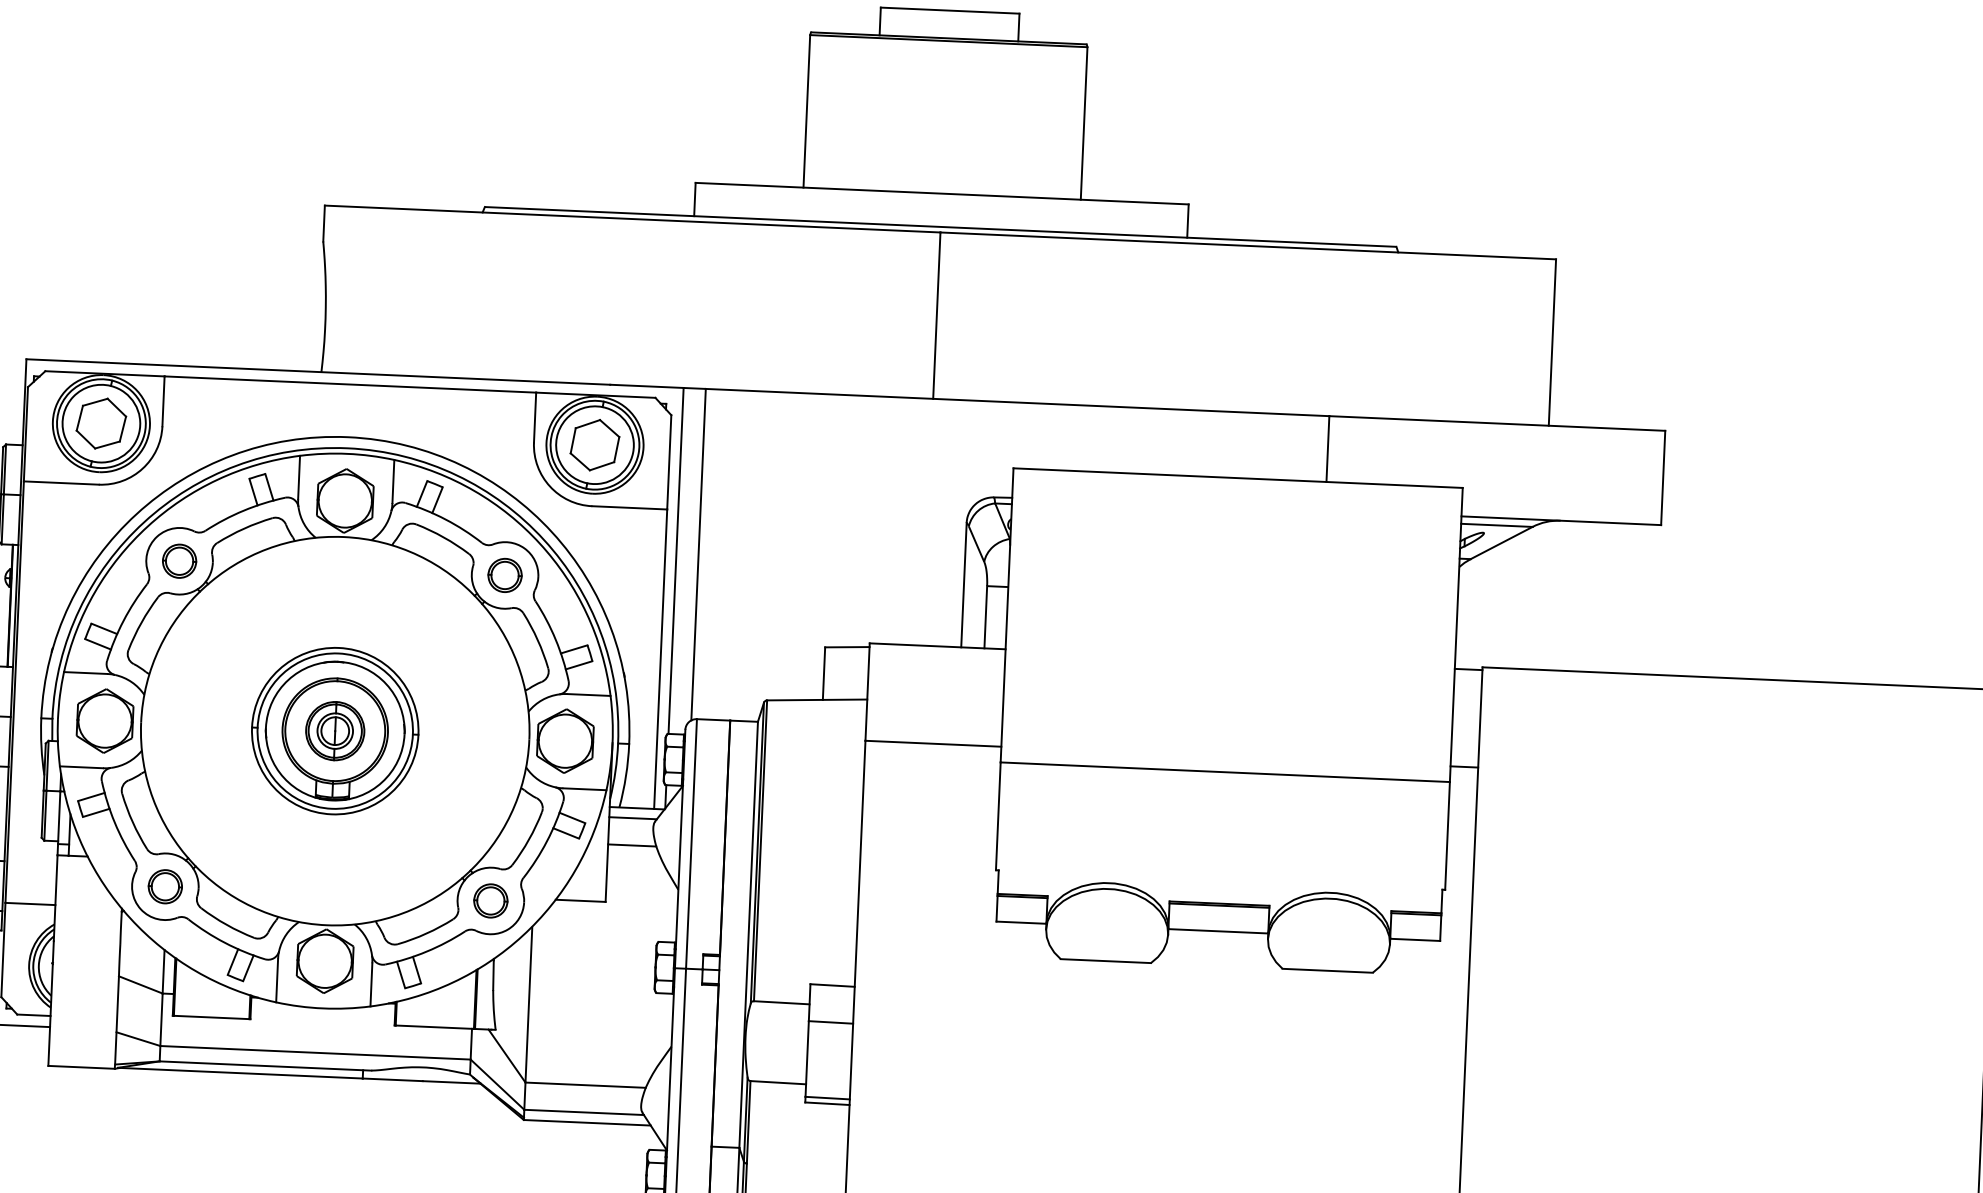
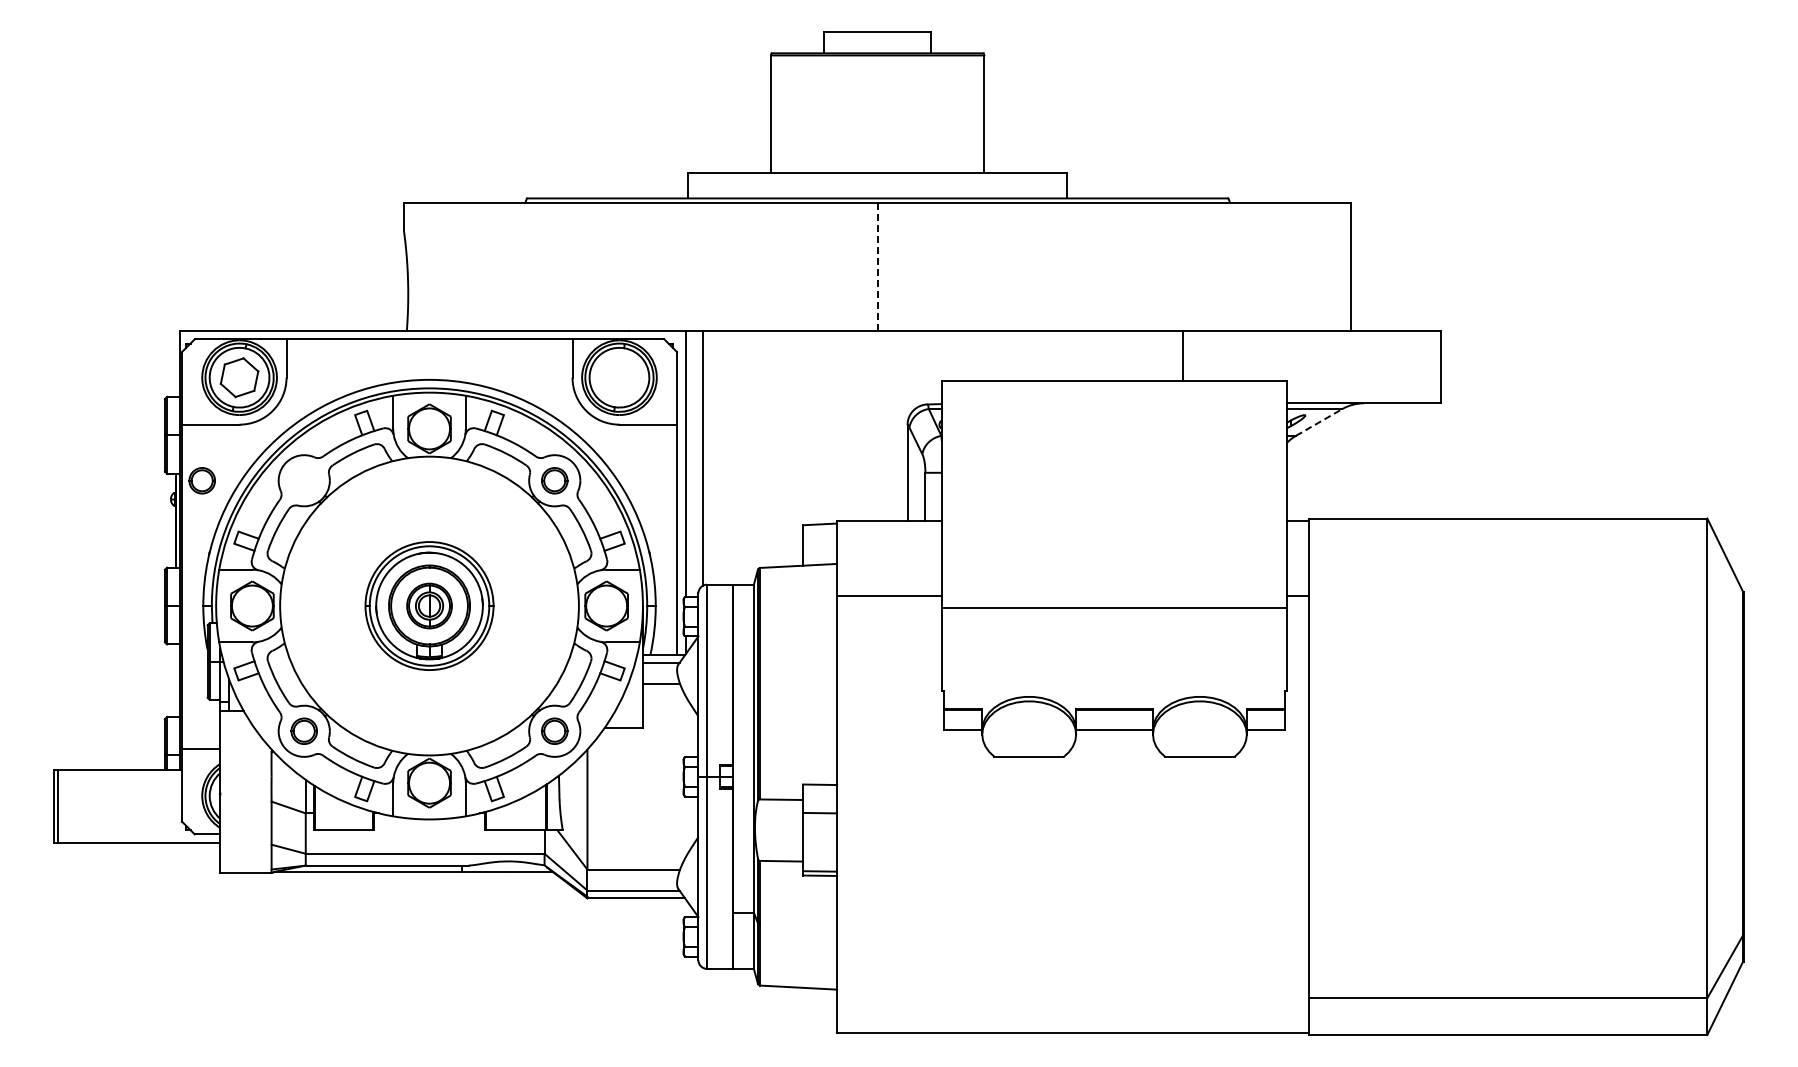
line: (936, 315) -> (877, 266), solid -> dashed
part: (595, 444) -> (619, 377), removed
line: (1502, 543) -> (1319, 422), solid -> dashed
part: (178, 560) -> (201, 480), moved

